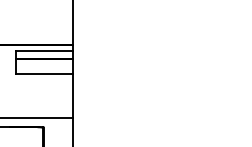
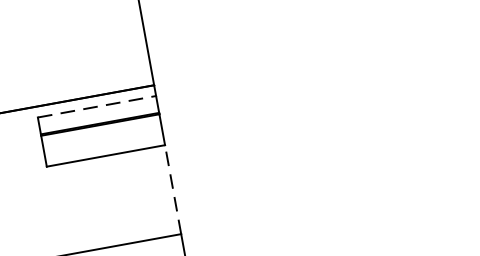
line: (44, 50) -> (97, 106), solid -> dashed
line: (72, 96) -> (172, 190), solid -> dashed

